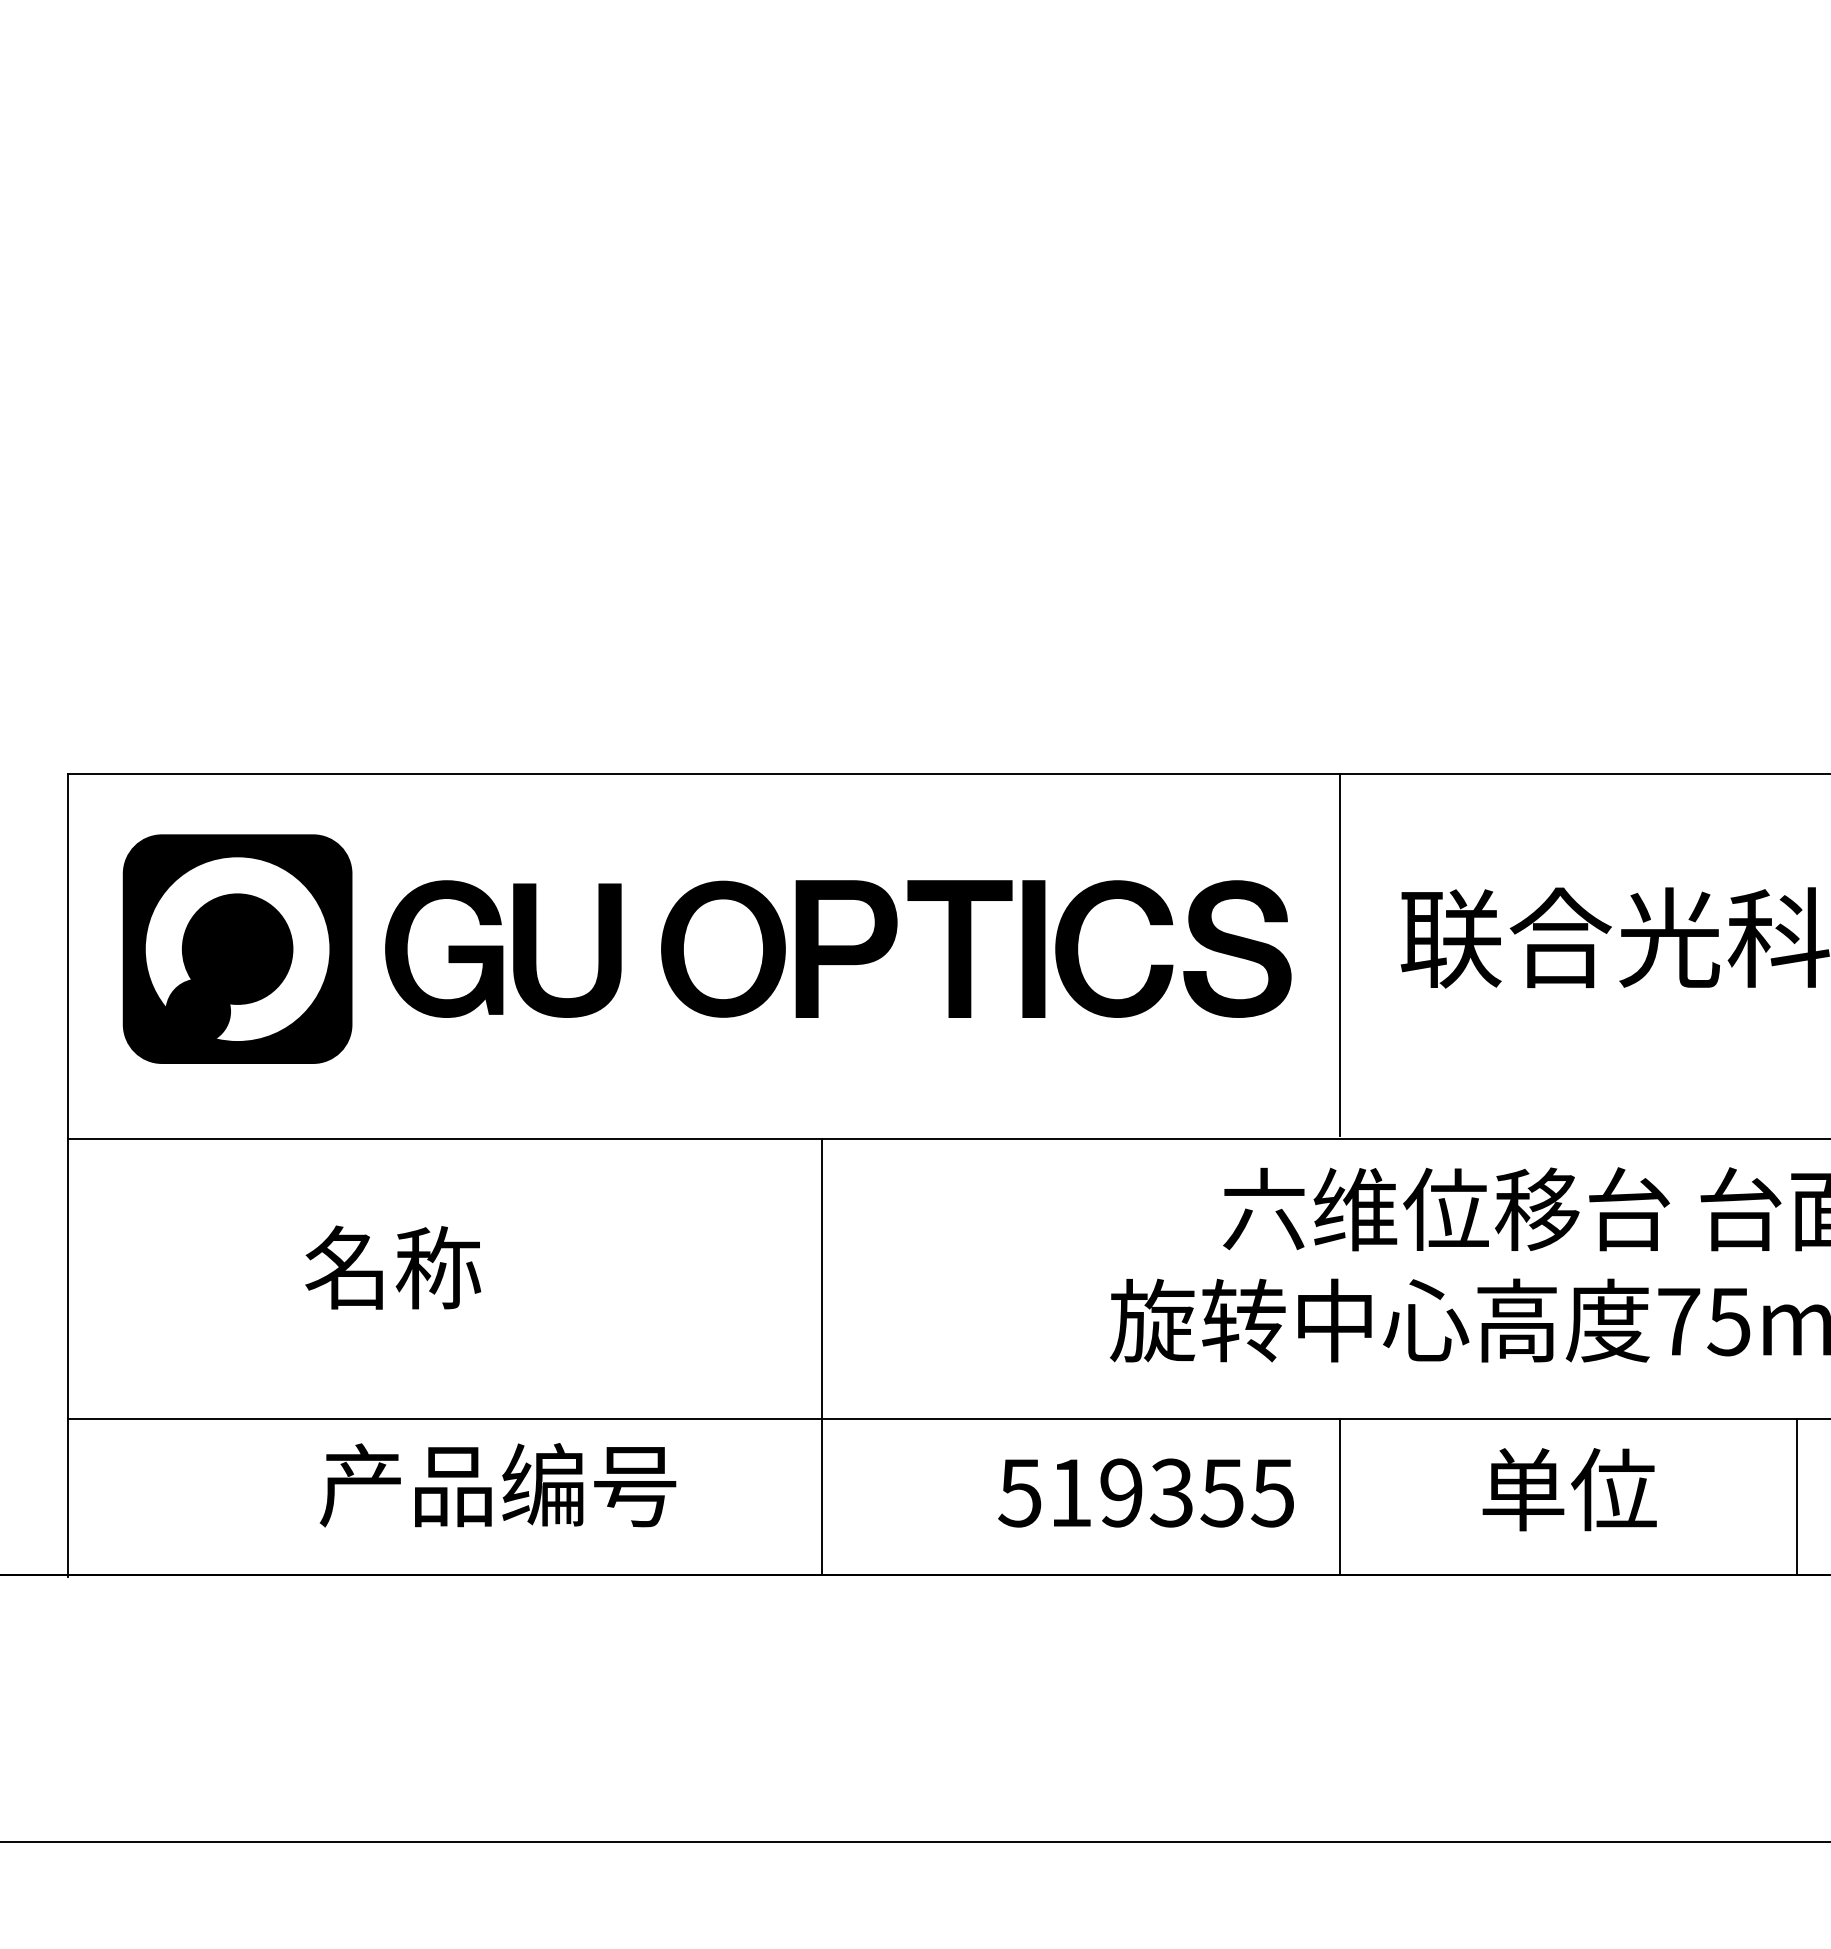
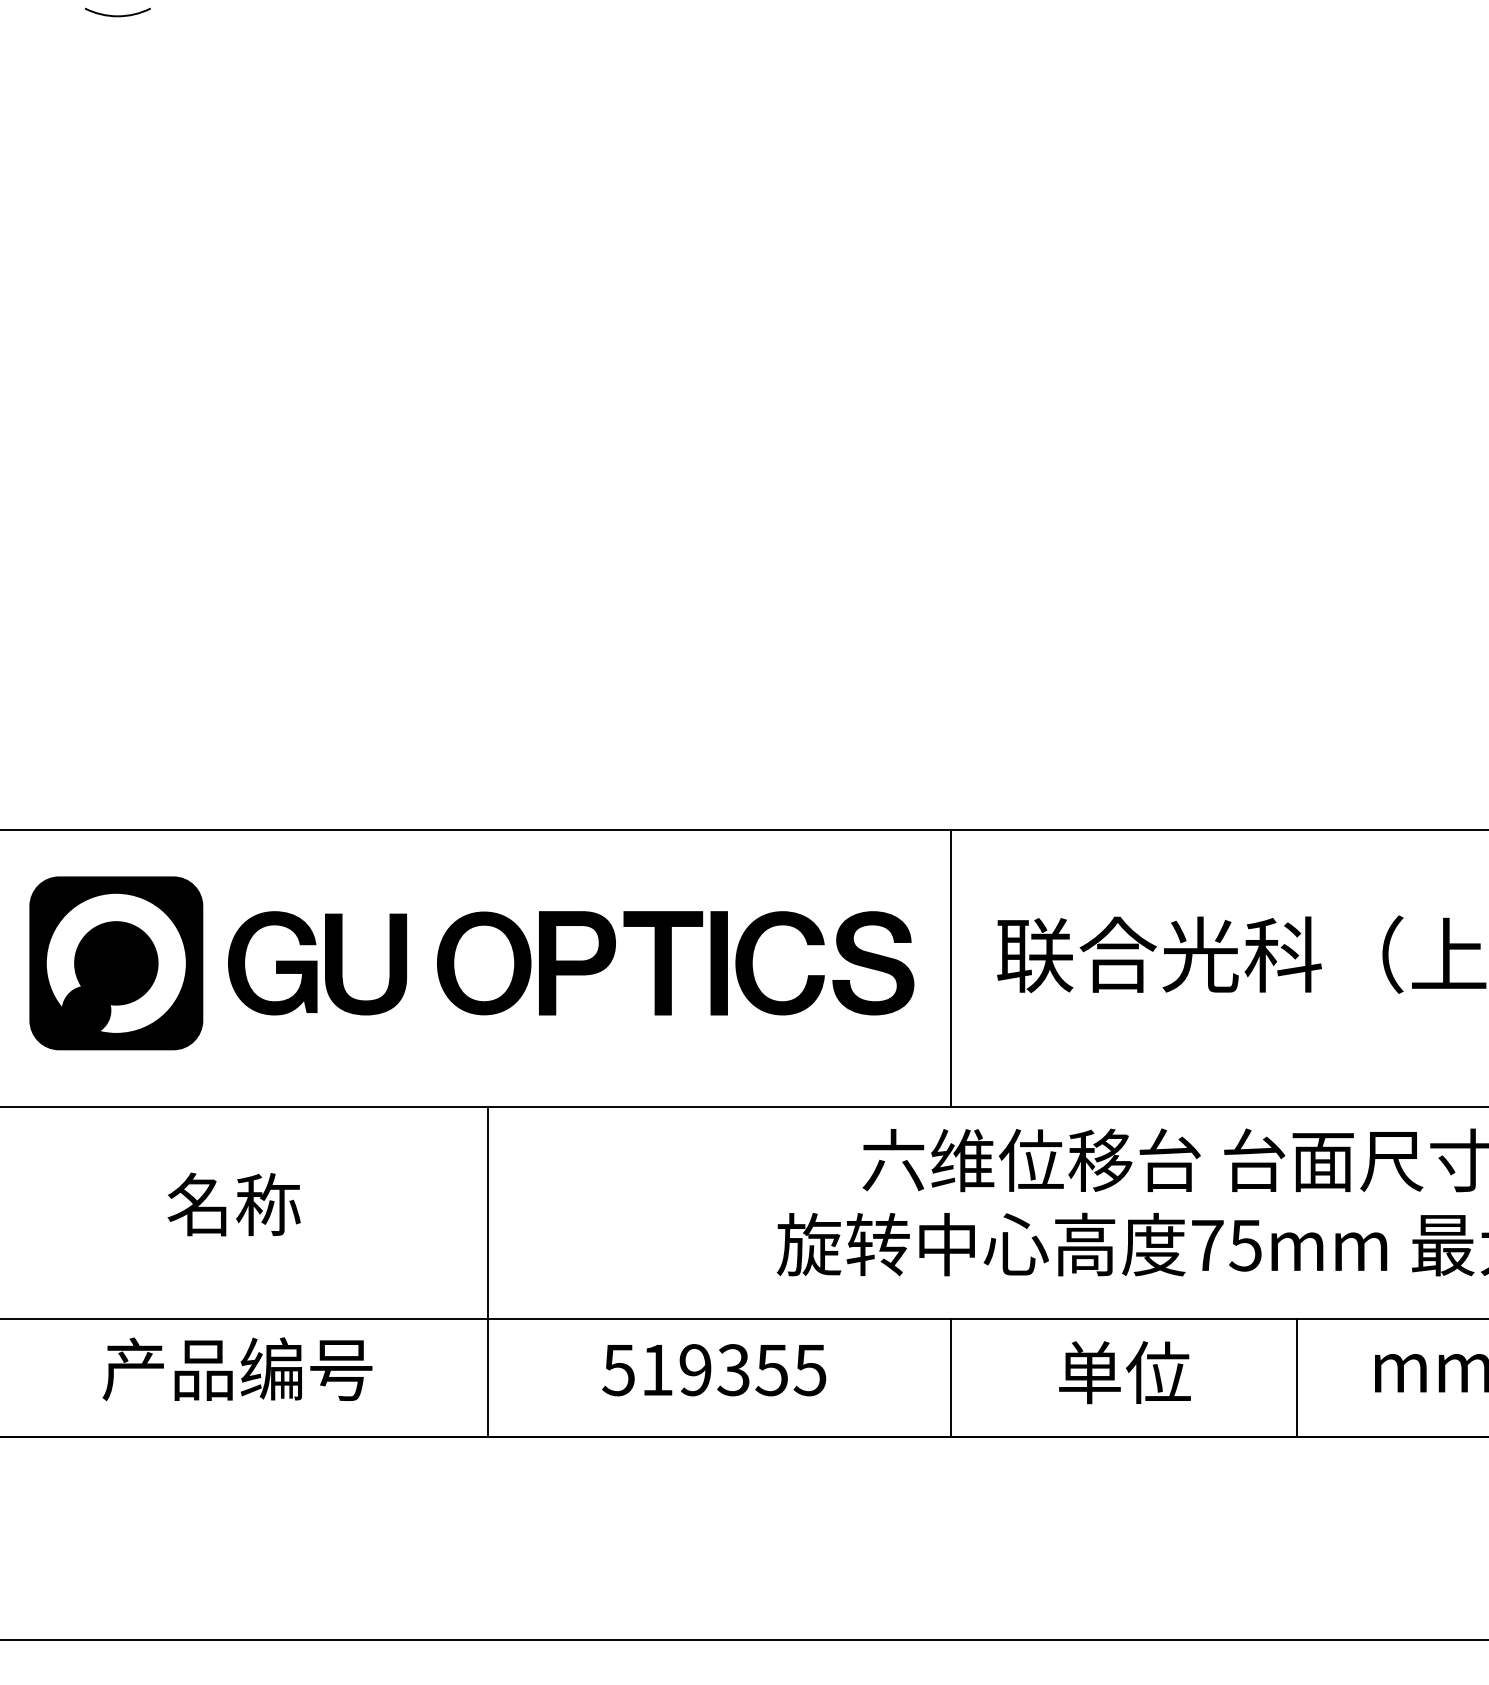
line: (821, 1356) -> (488, 1271), moved
text: (498, 1485) -> (237, 1369), moved
text: (1146, 1493) -> (714, 1370), moved

